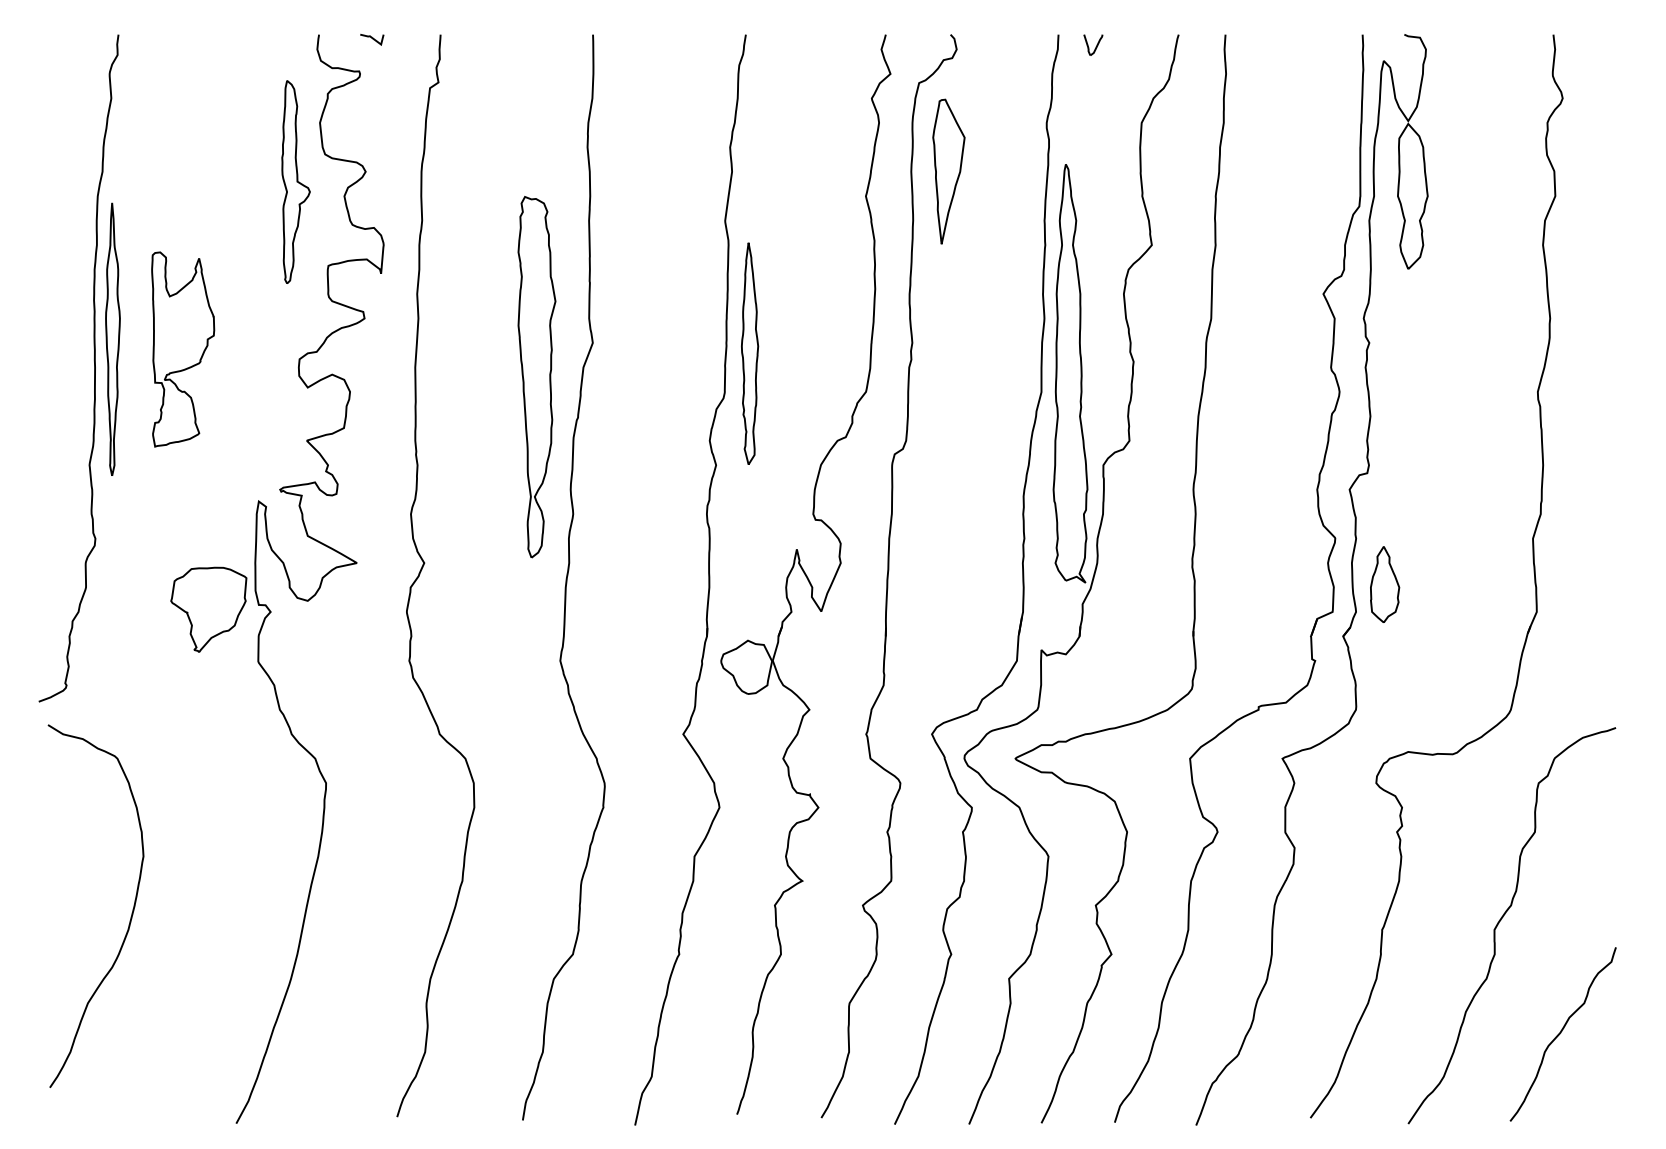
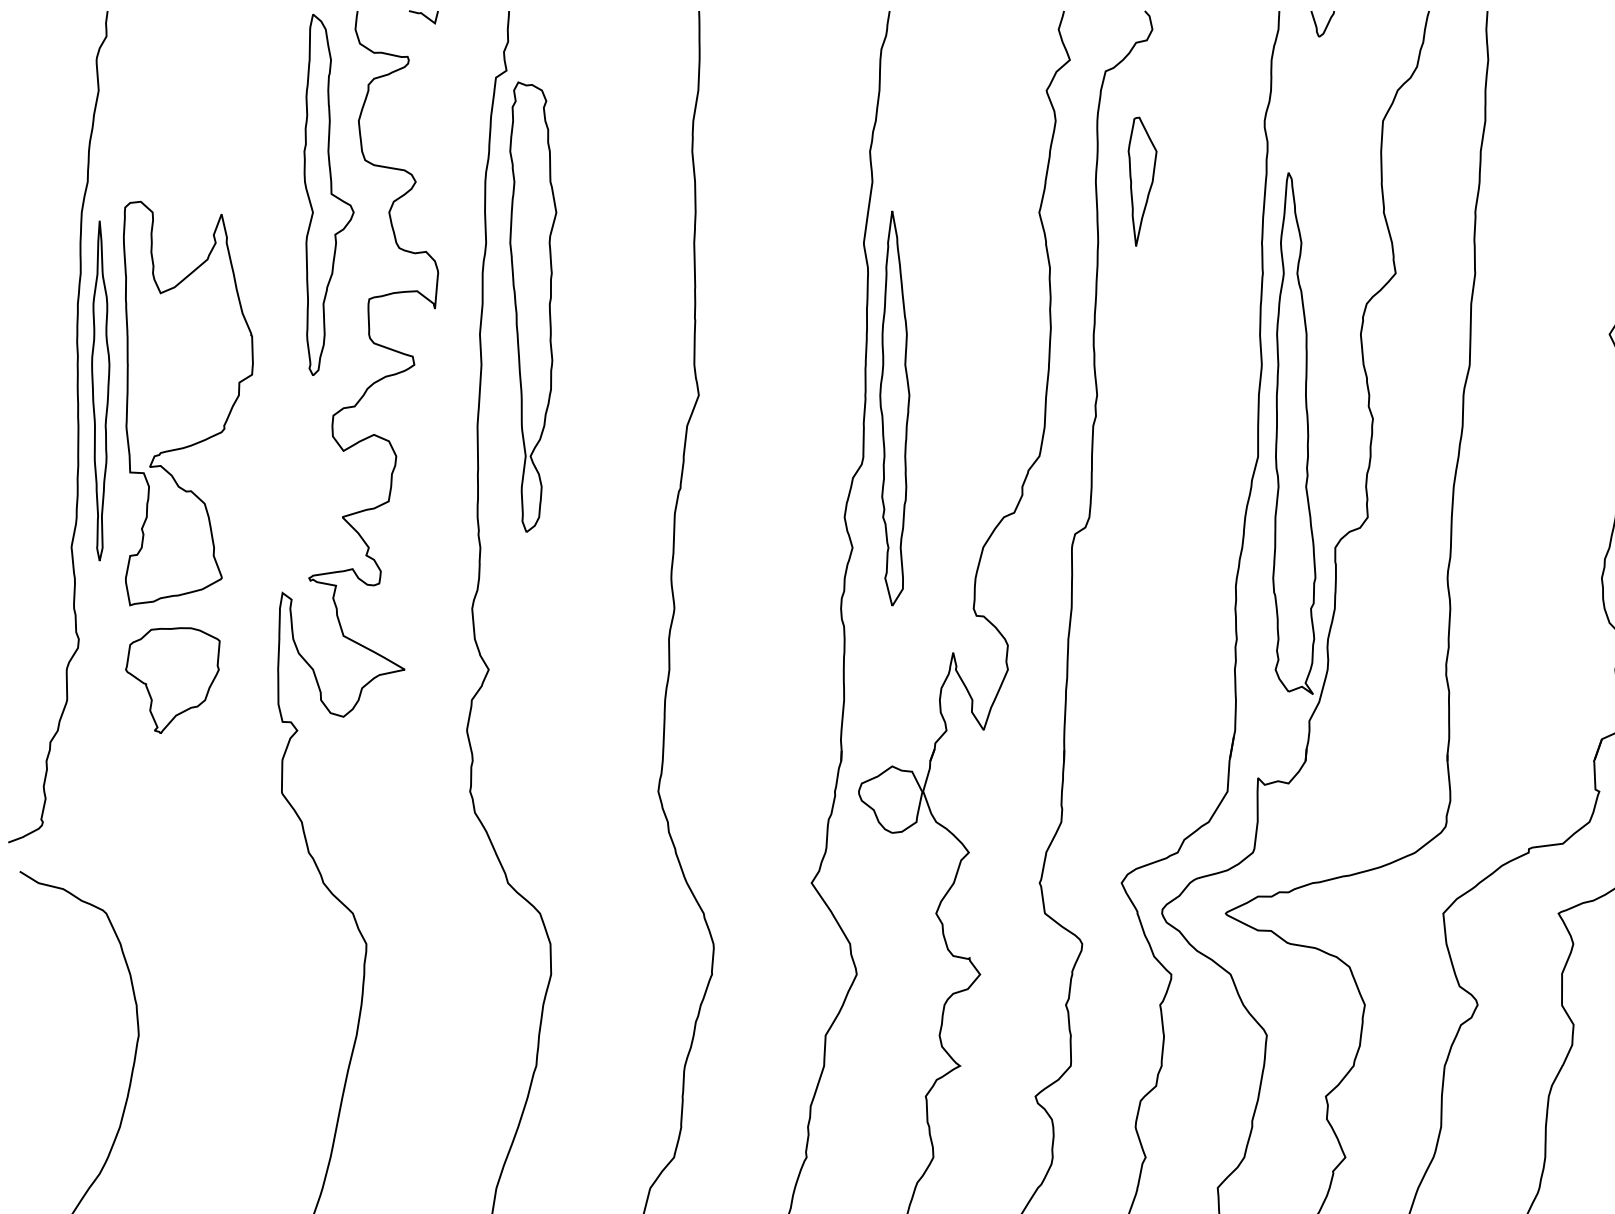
part: (948, 171) -> (1142, 181), size x0.71
part: (295, 181) -> (328, 194), size x1.43
part: (182, 349) -> (187, 403), size x1.67
part: (749, 353) -> (894, 408), size x1.43
part: (536, 377) -> (532, 307), moved
part: (208, 609) -> (172, 680), moved

